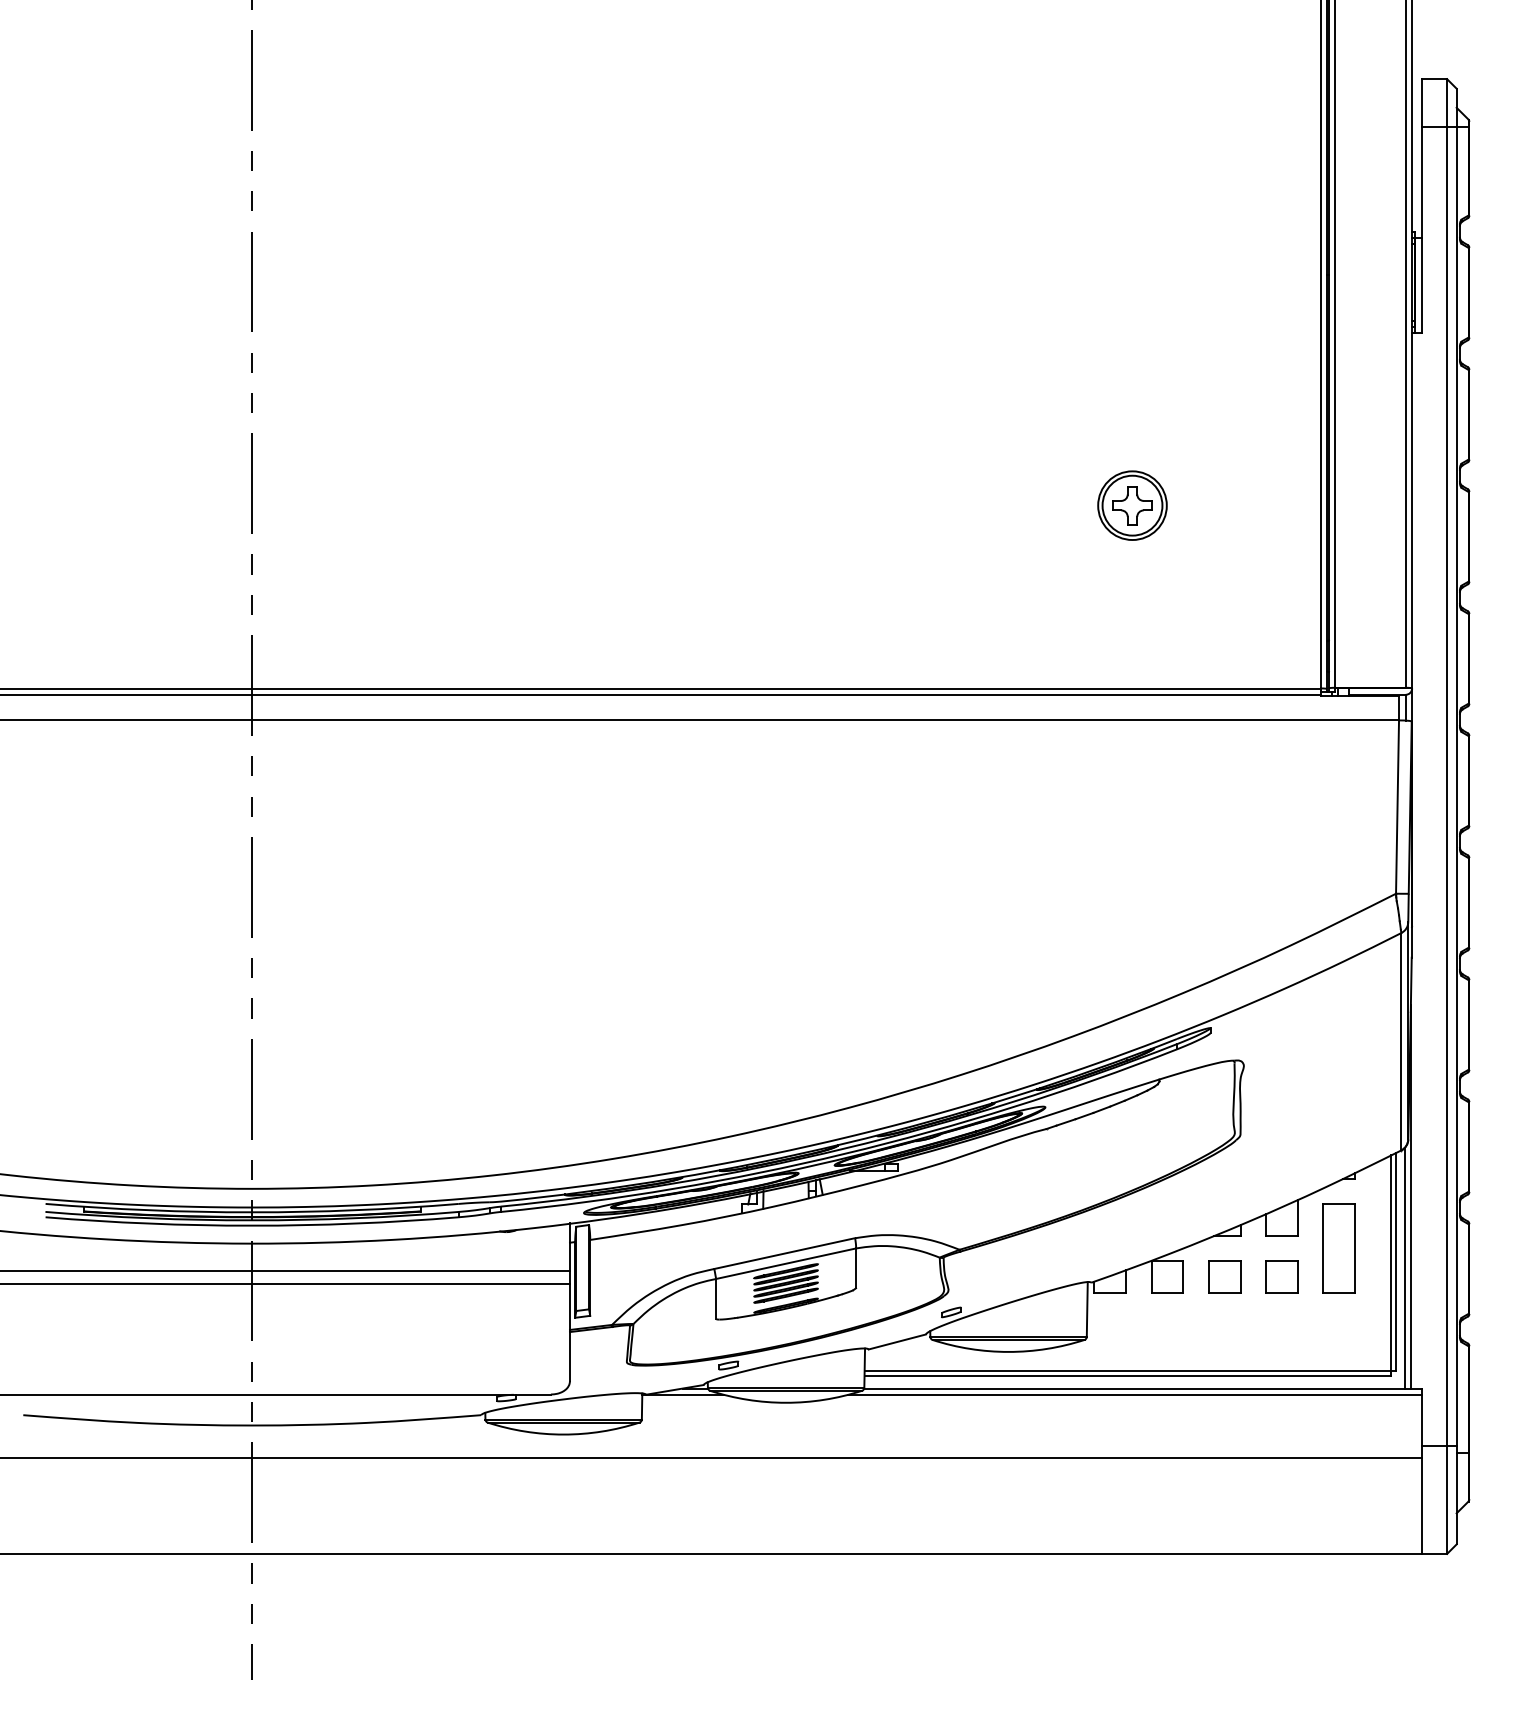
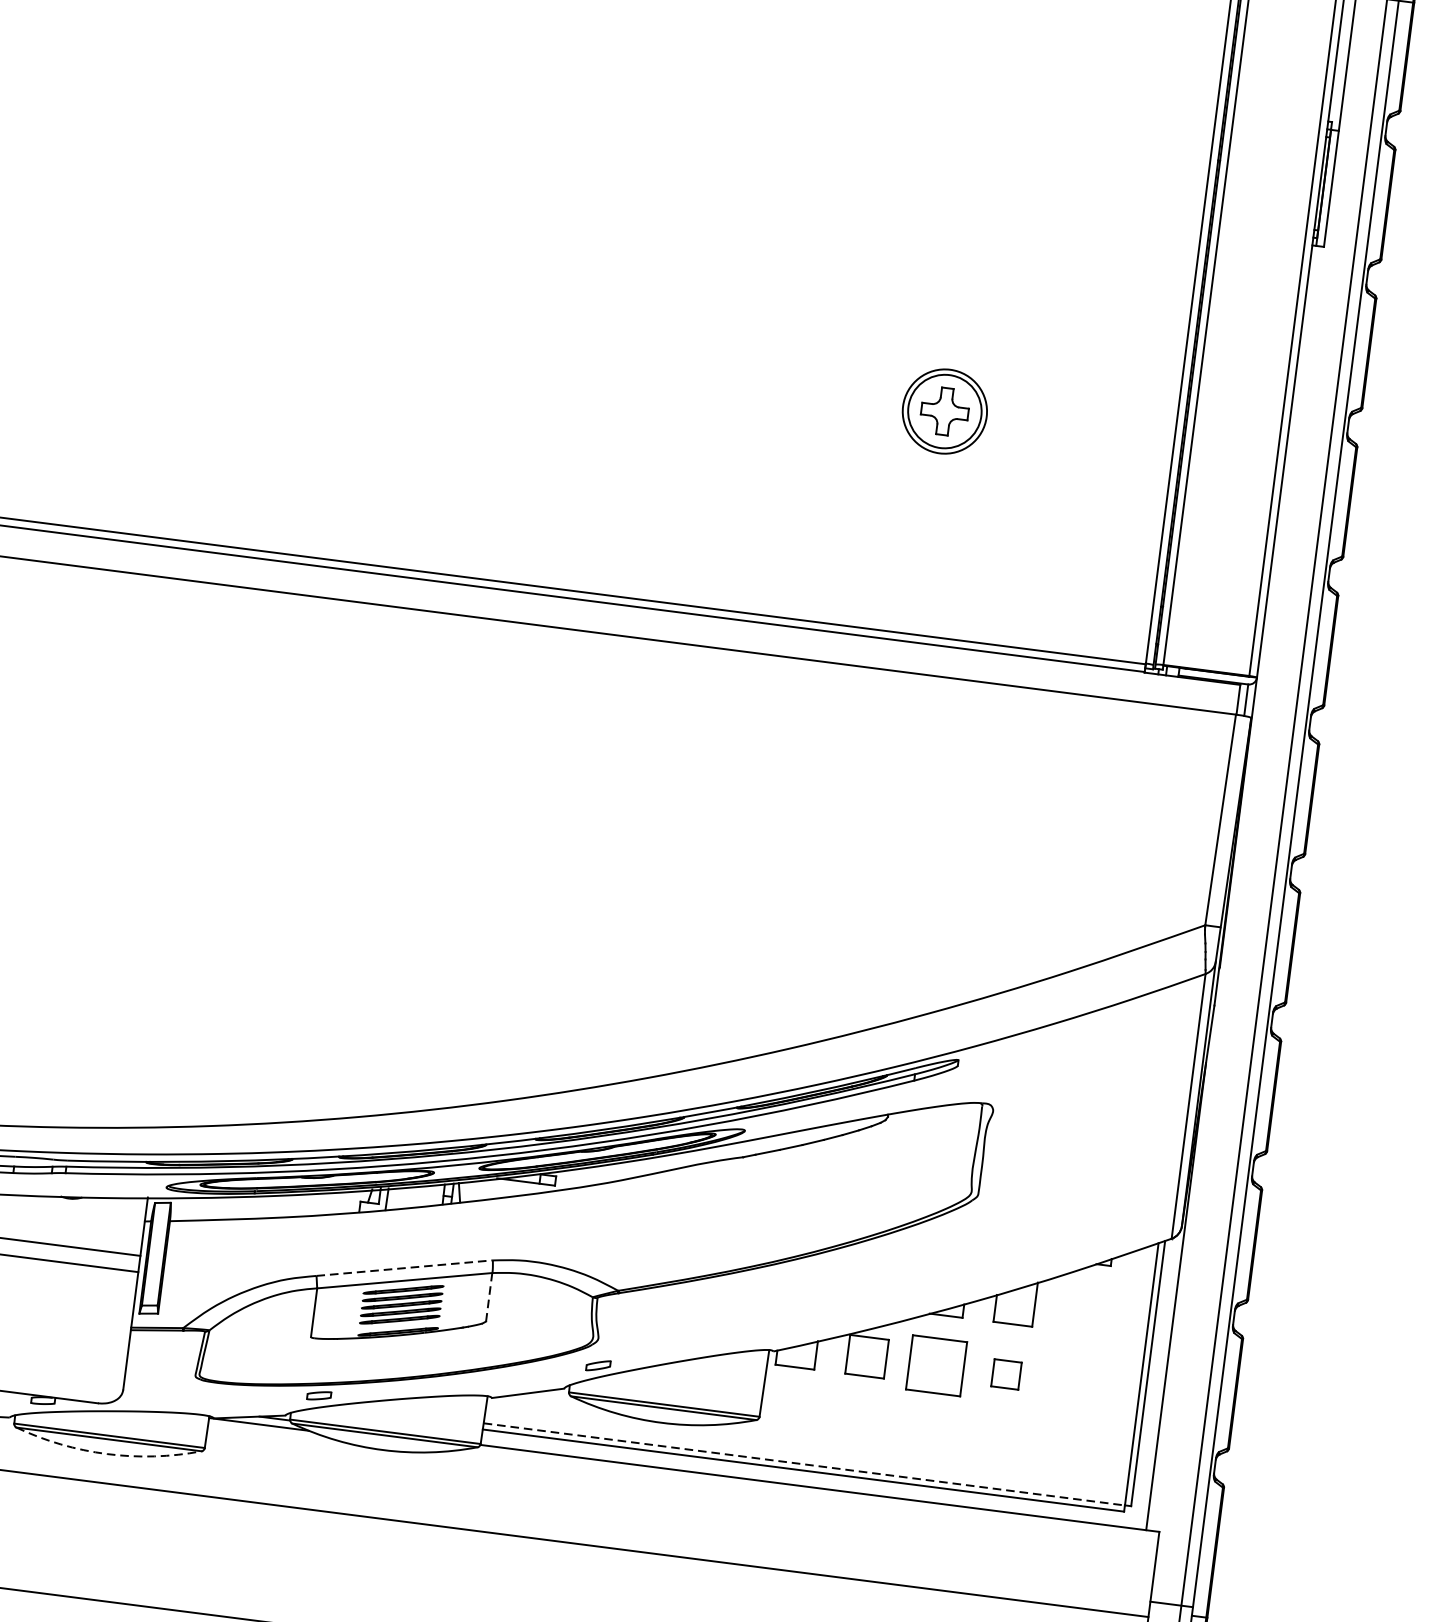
part: (1338, 1248) -> (1079, 1348), removed
line: (785, 1253) -> (405, 1268), solid -> dashed
line: (856, 1268) -> (489, 1297), solid -> dashed
line: (1404, 1268) -> (1157, 1382), removed
part: (1224, 1276) -> (936, 1364), size x1.4
part: (1281, 1276) -> (1006, 1373), size x0.7
line: (1128, 1370) -> (805, 1464), solid -> dashed
line: (1134, 1394) -> (808, 1494), removed
arc: (563, 1434) -> (107, 1453), solid -> dashed

